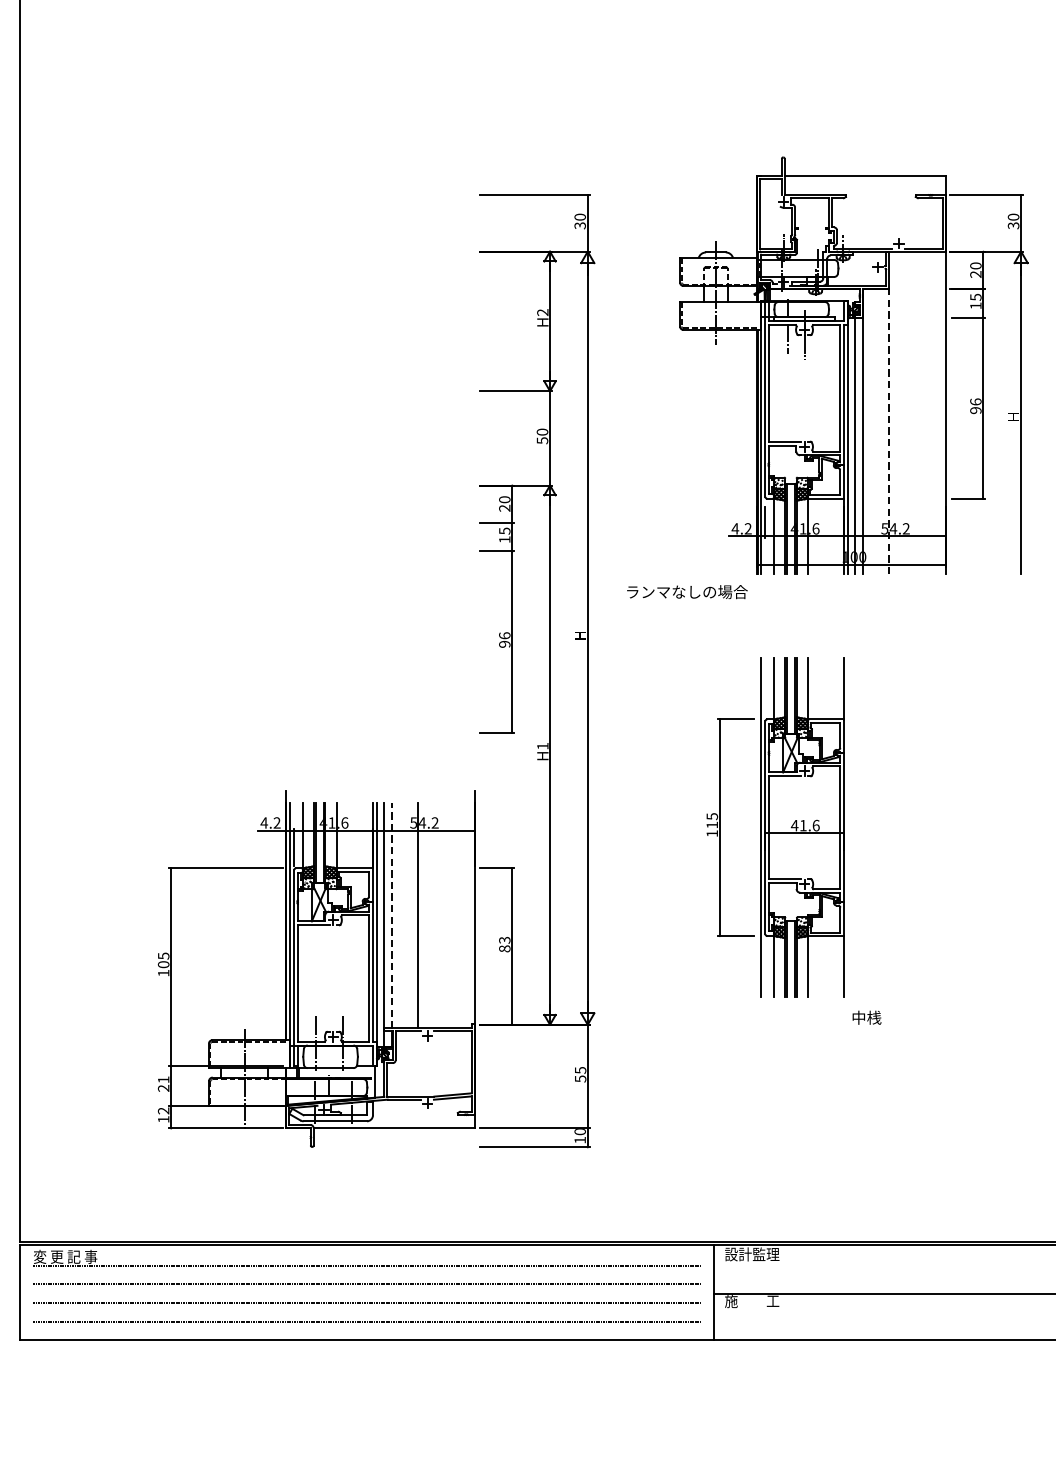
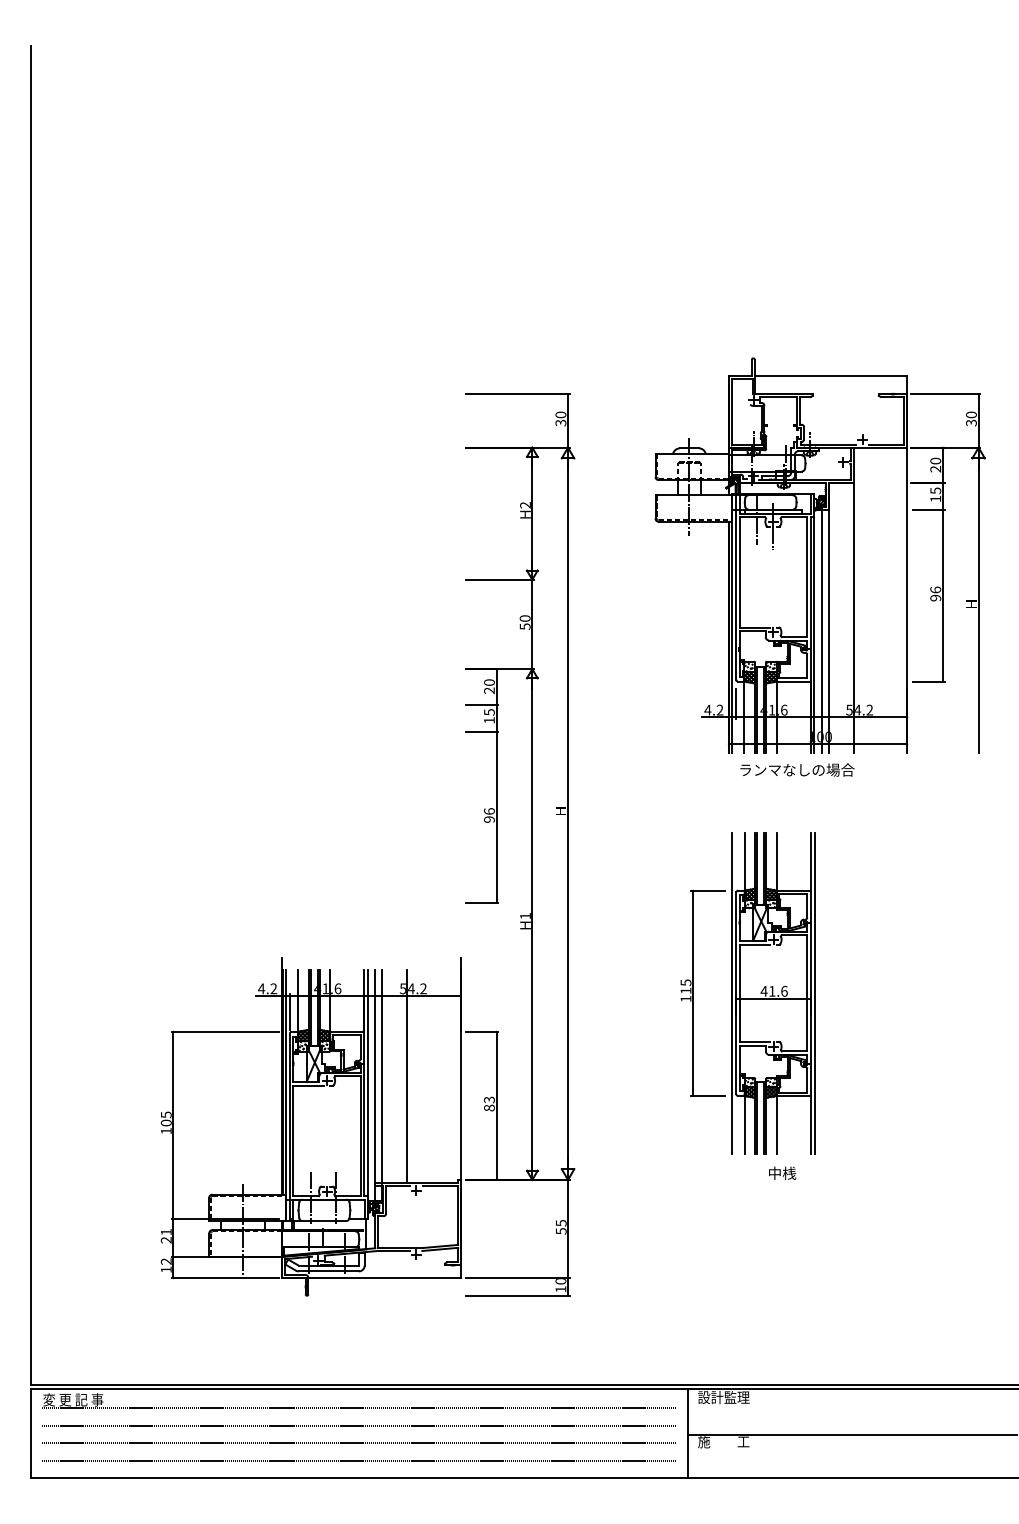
line: (889, 432) -> (853, 618), dashed -> solid
text: (687, 591) -> (797, 769), moved
line: (847, 827) -> (814, 993), added
line: (391, 915) -> (382, 1076), dashed -> solid
text: (866, 1016) -> (782, 1172), moved

